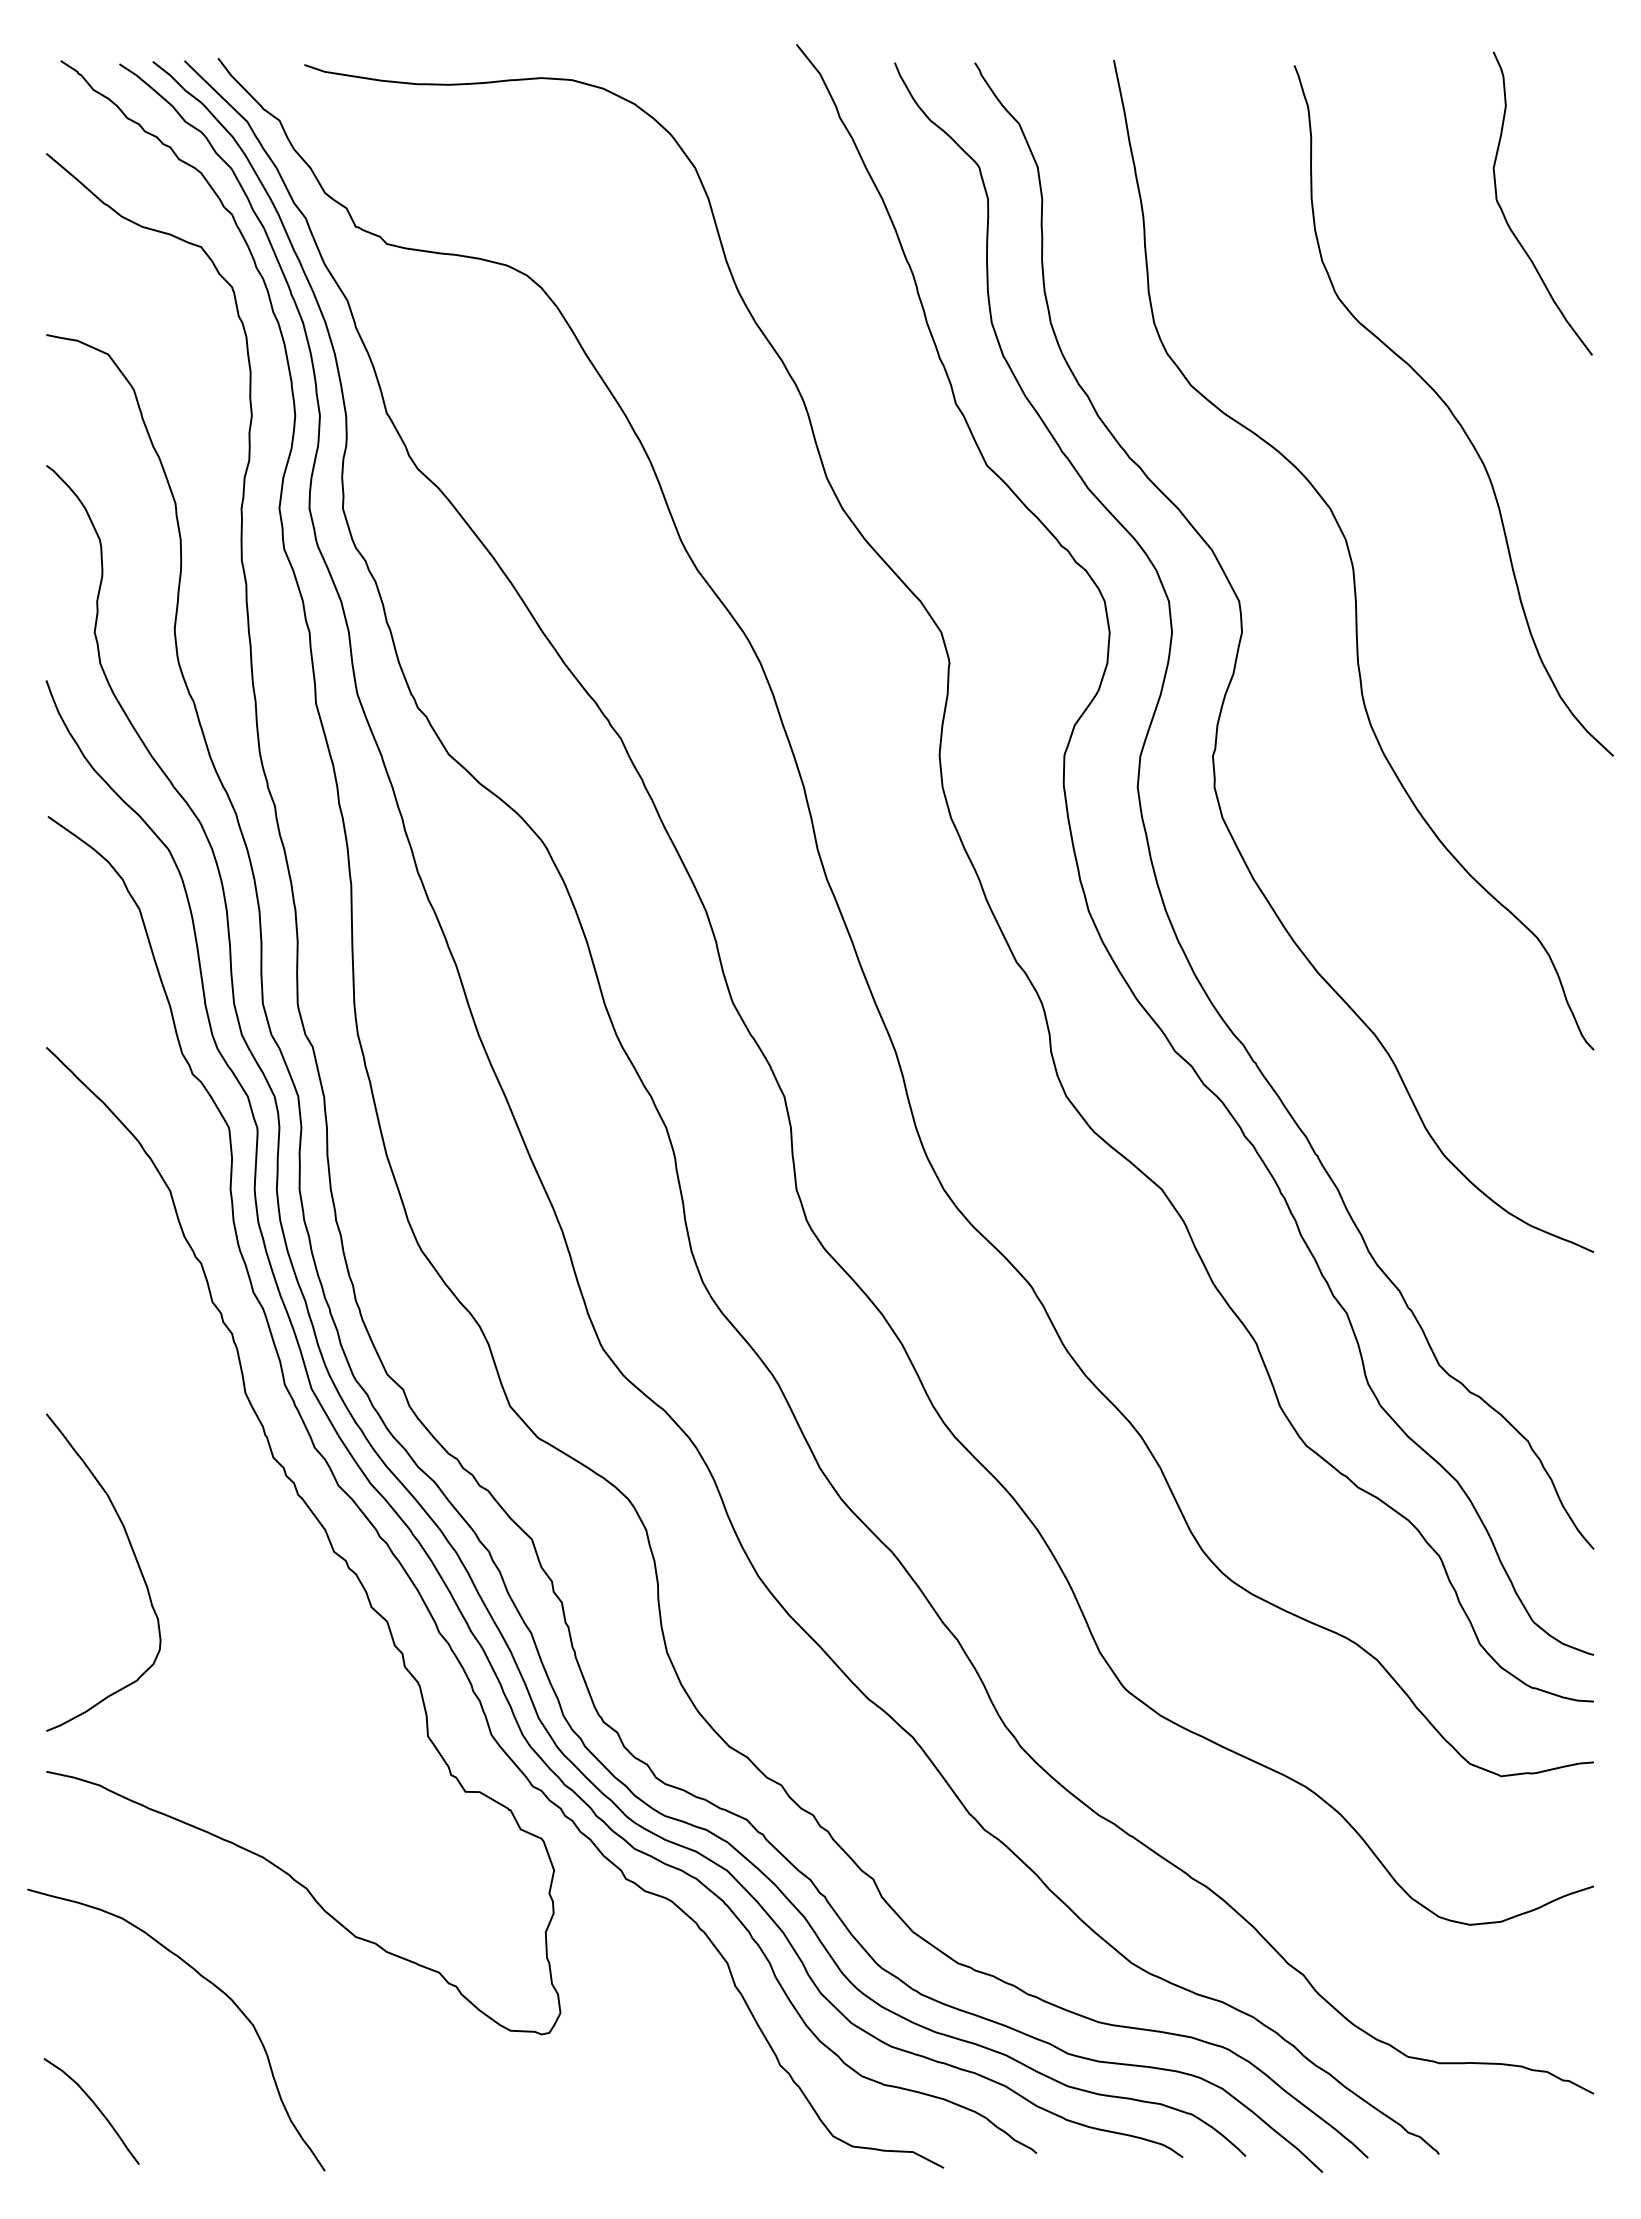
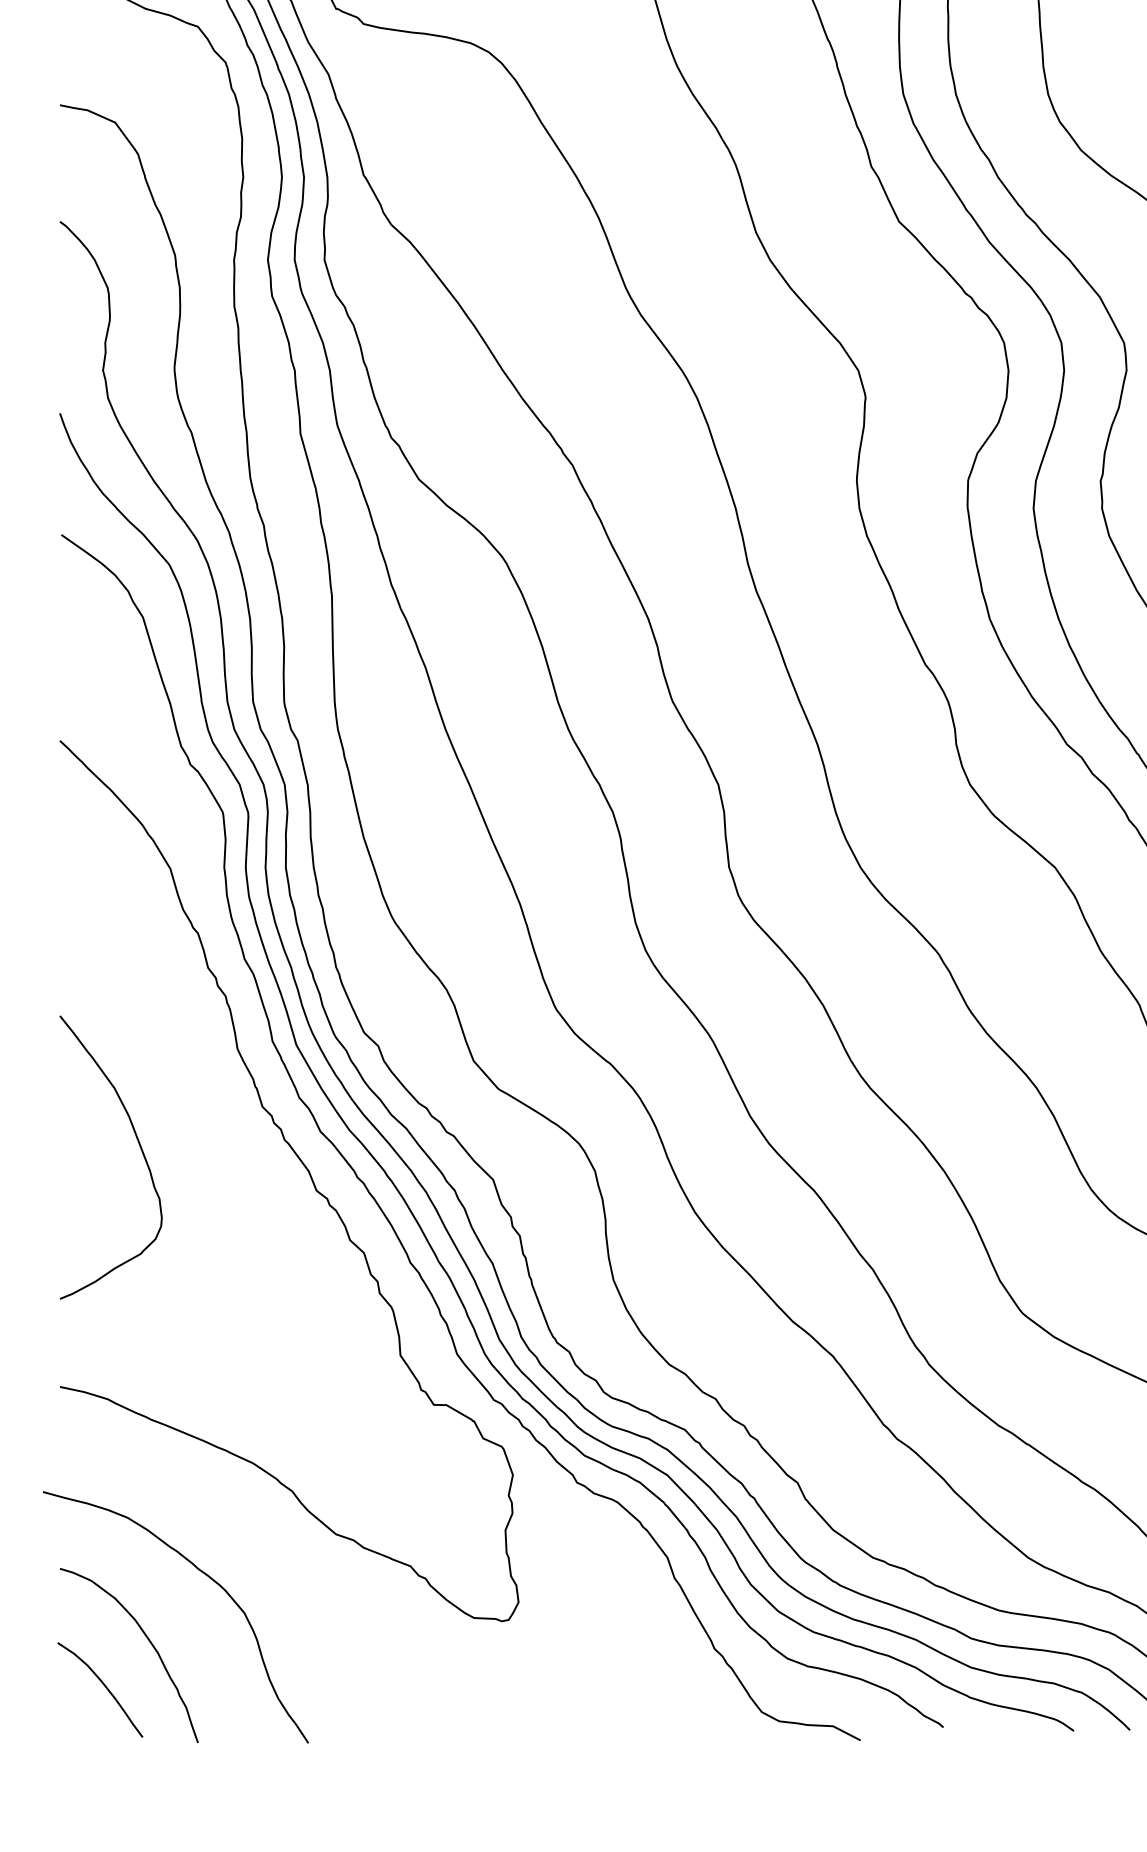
curve: (135, 1560) -> (139, 1146), moved
curve: (145, 2056) -> (148, 1640), added

